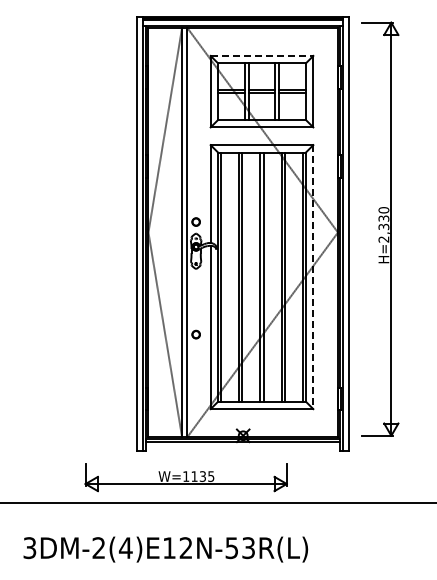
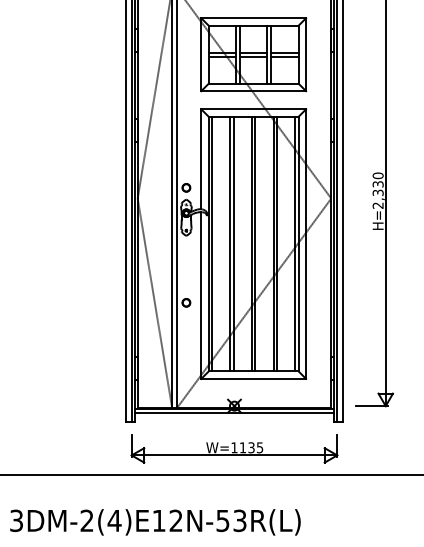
line: (262, 55) -> (254, 17), dashed -> solid
line: (313, 277) -> (306, 244), dashed -> solid
part: (185, 477) -> (233, 448), moved

